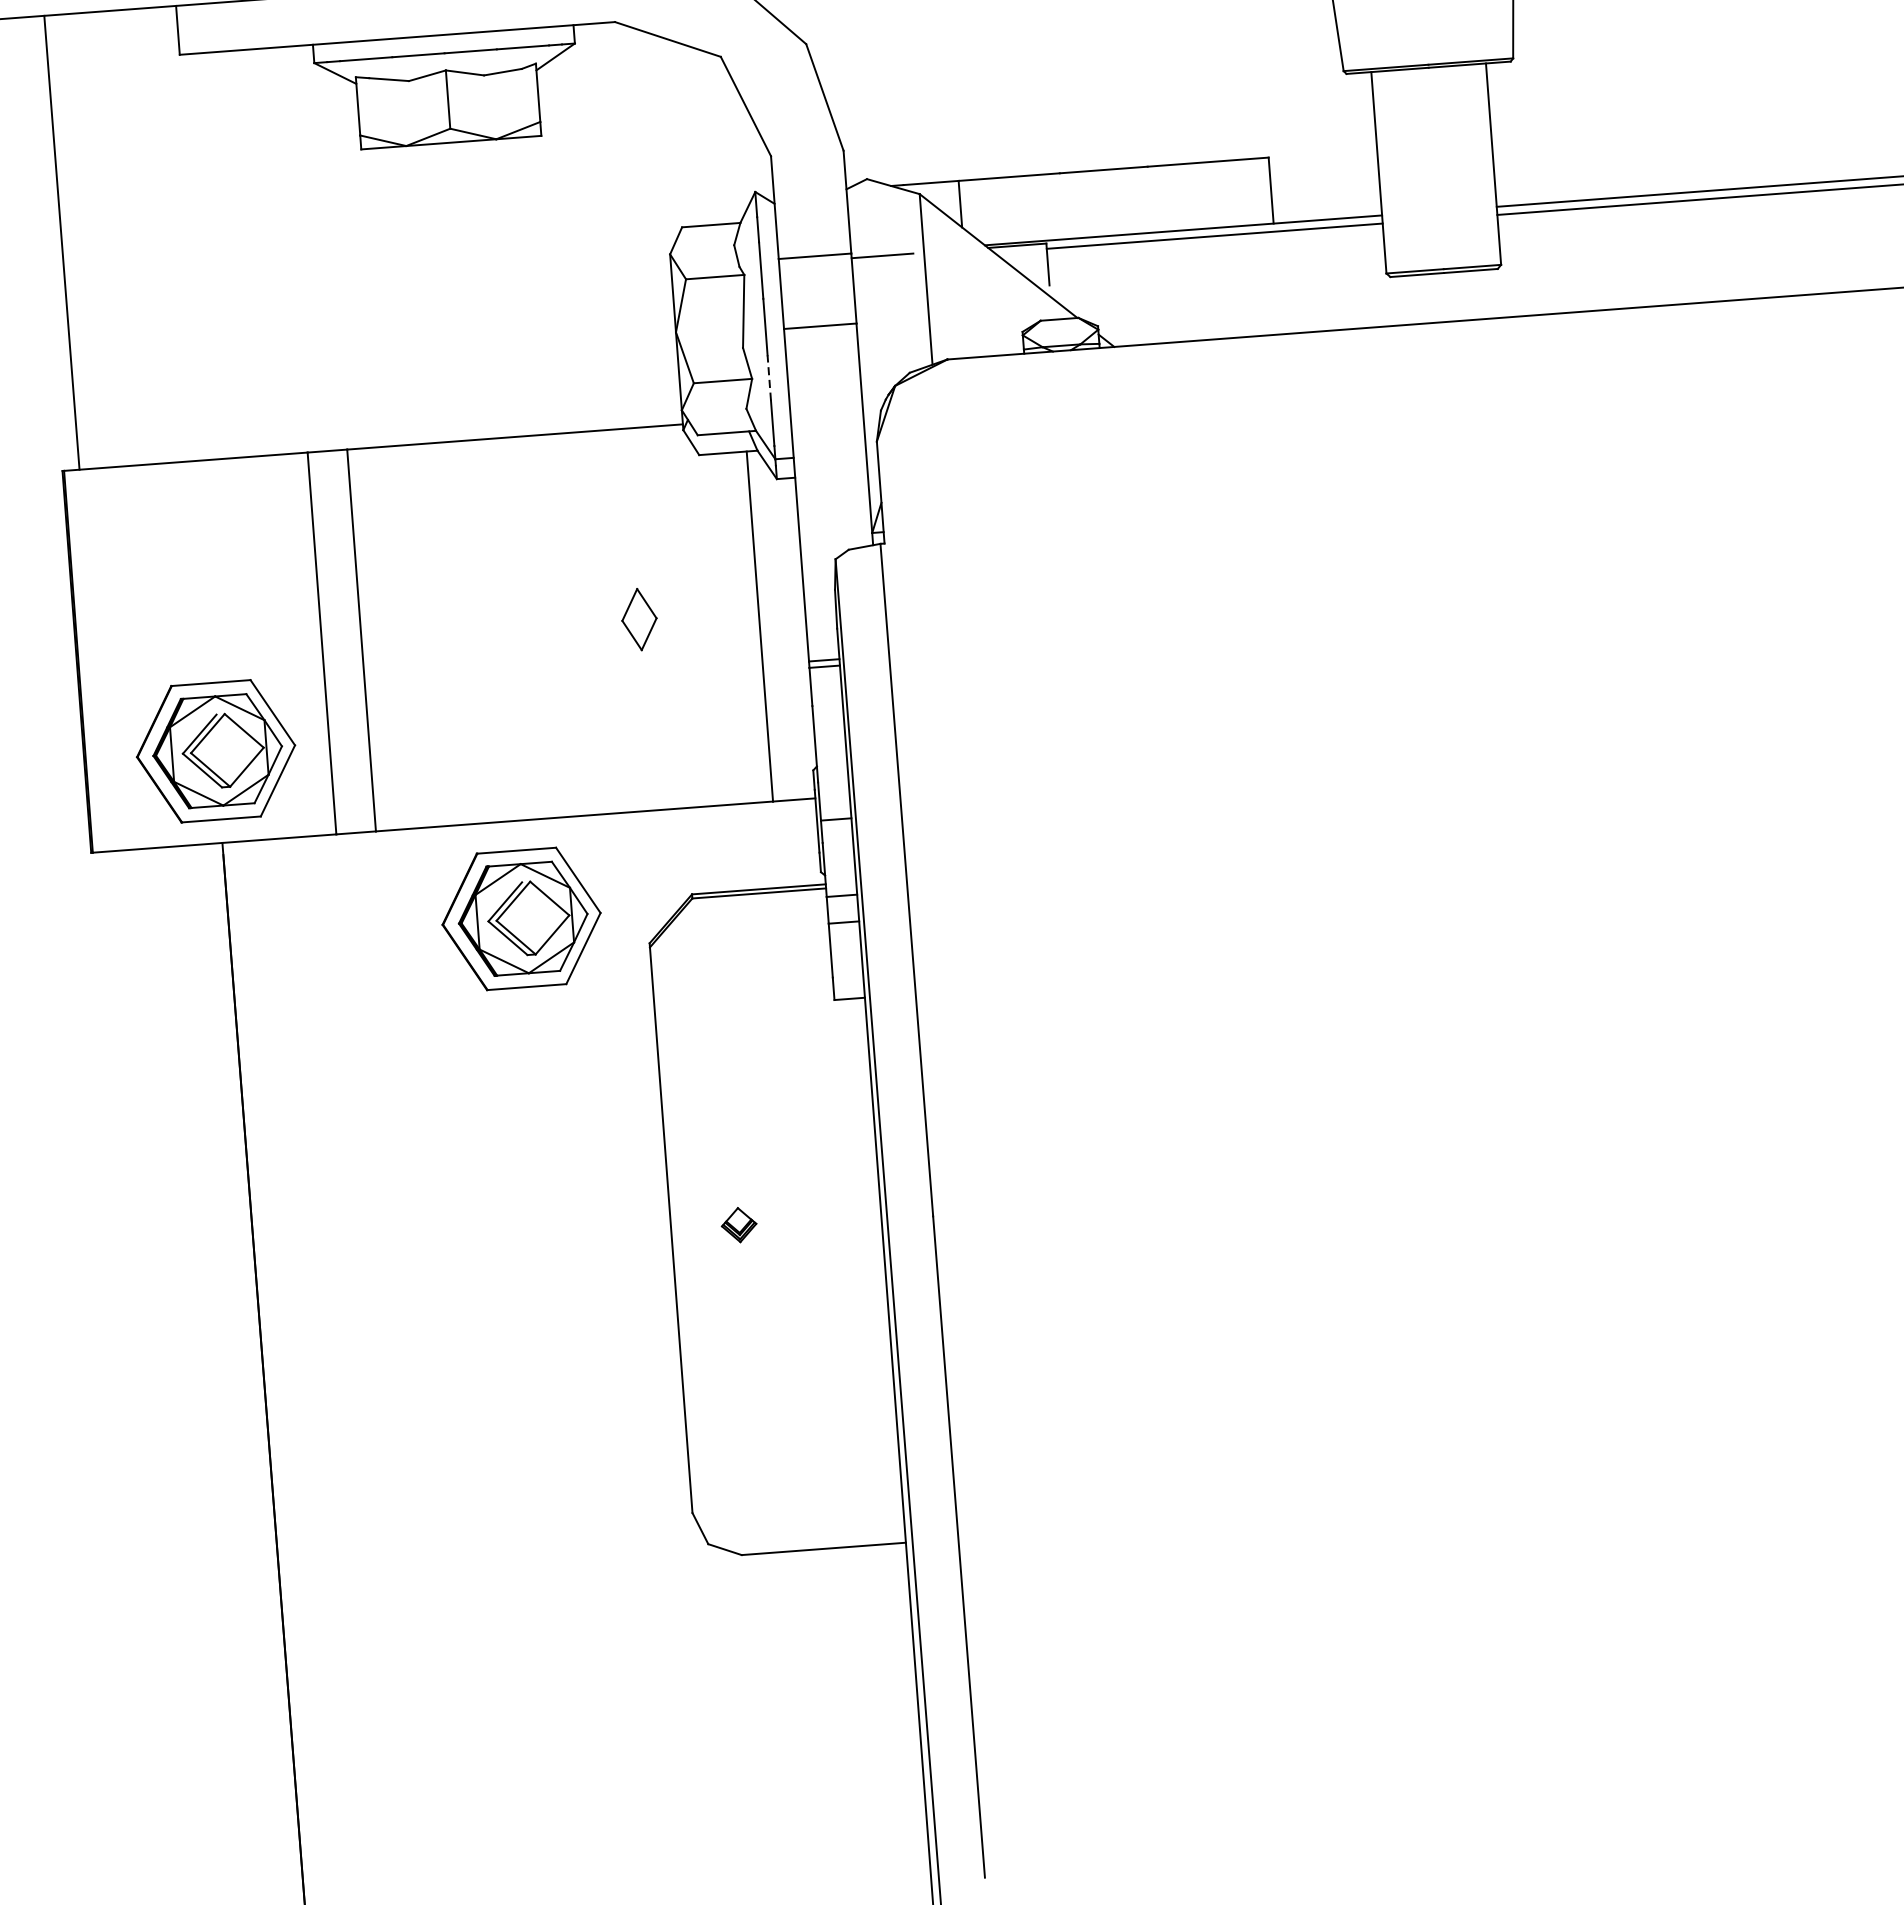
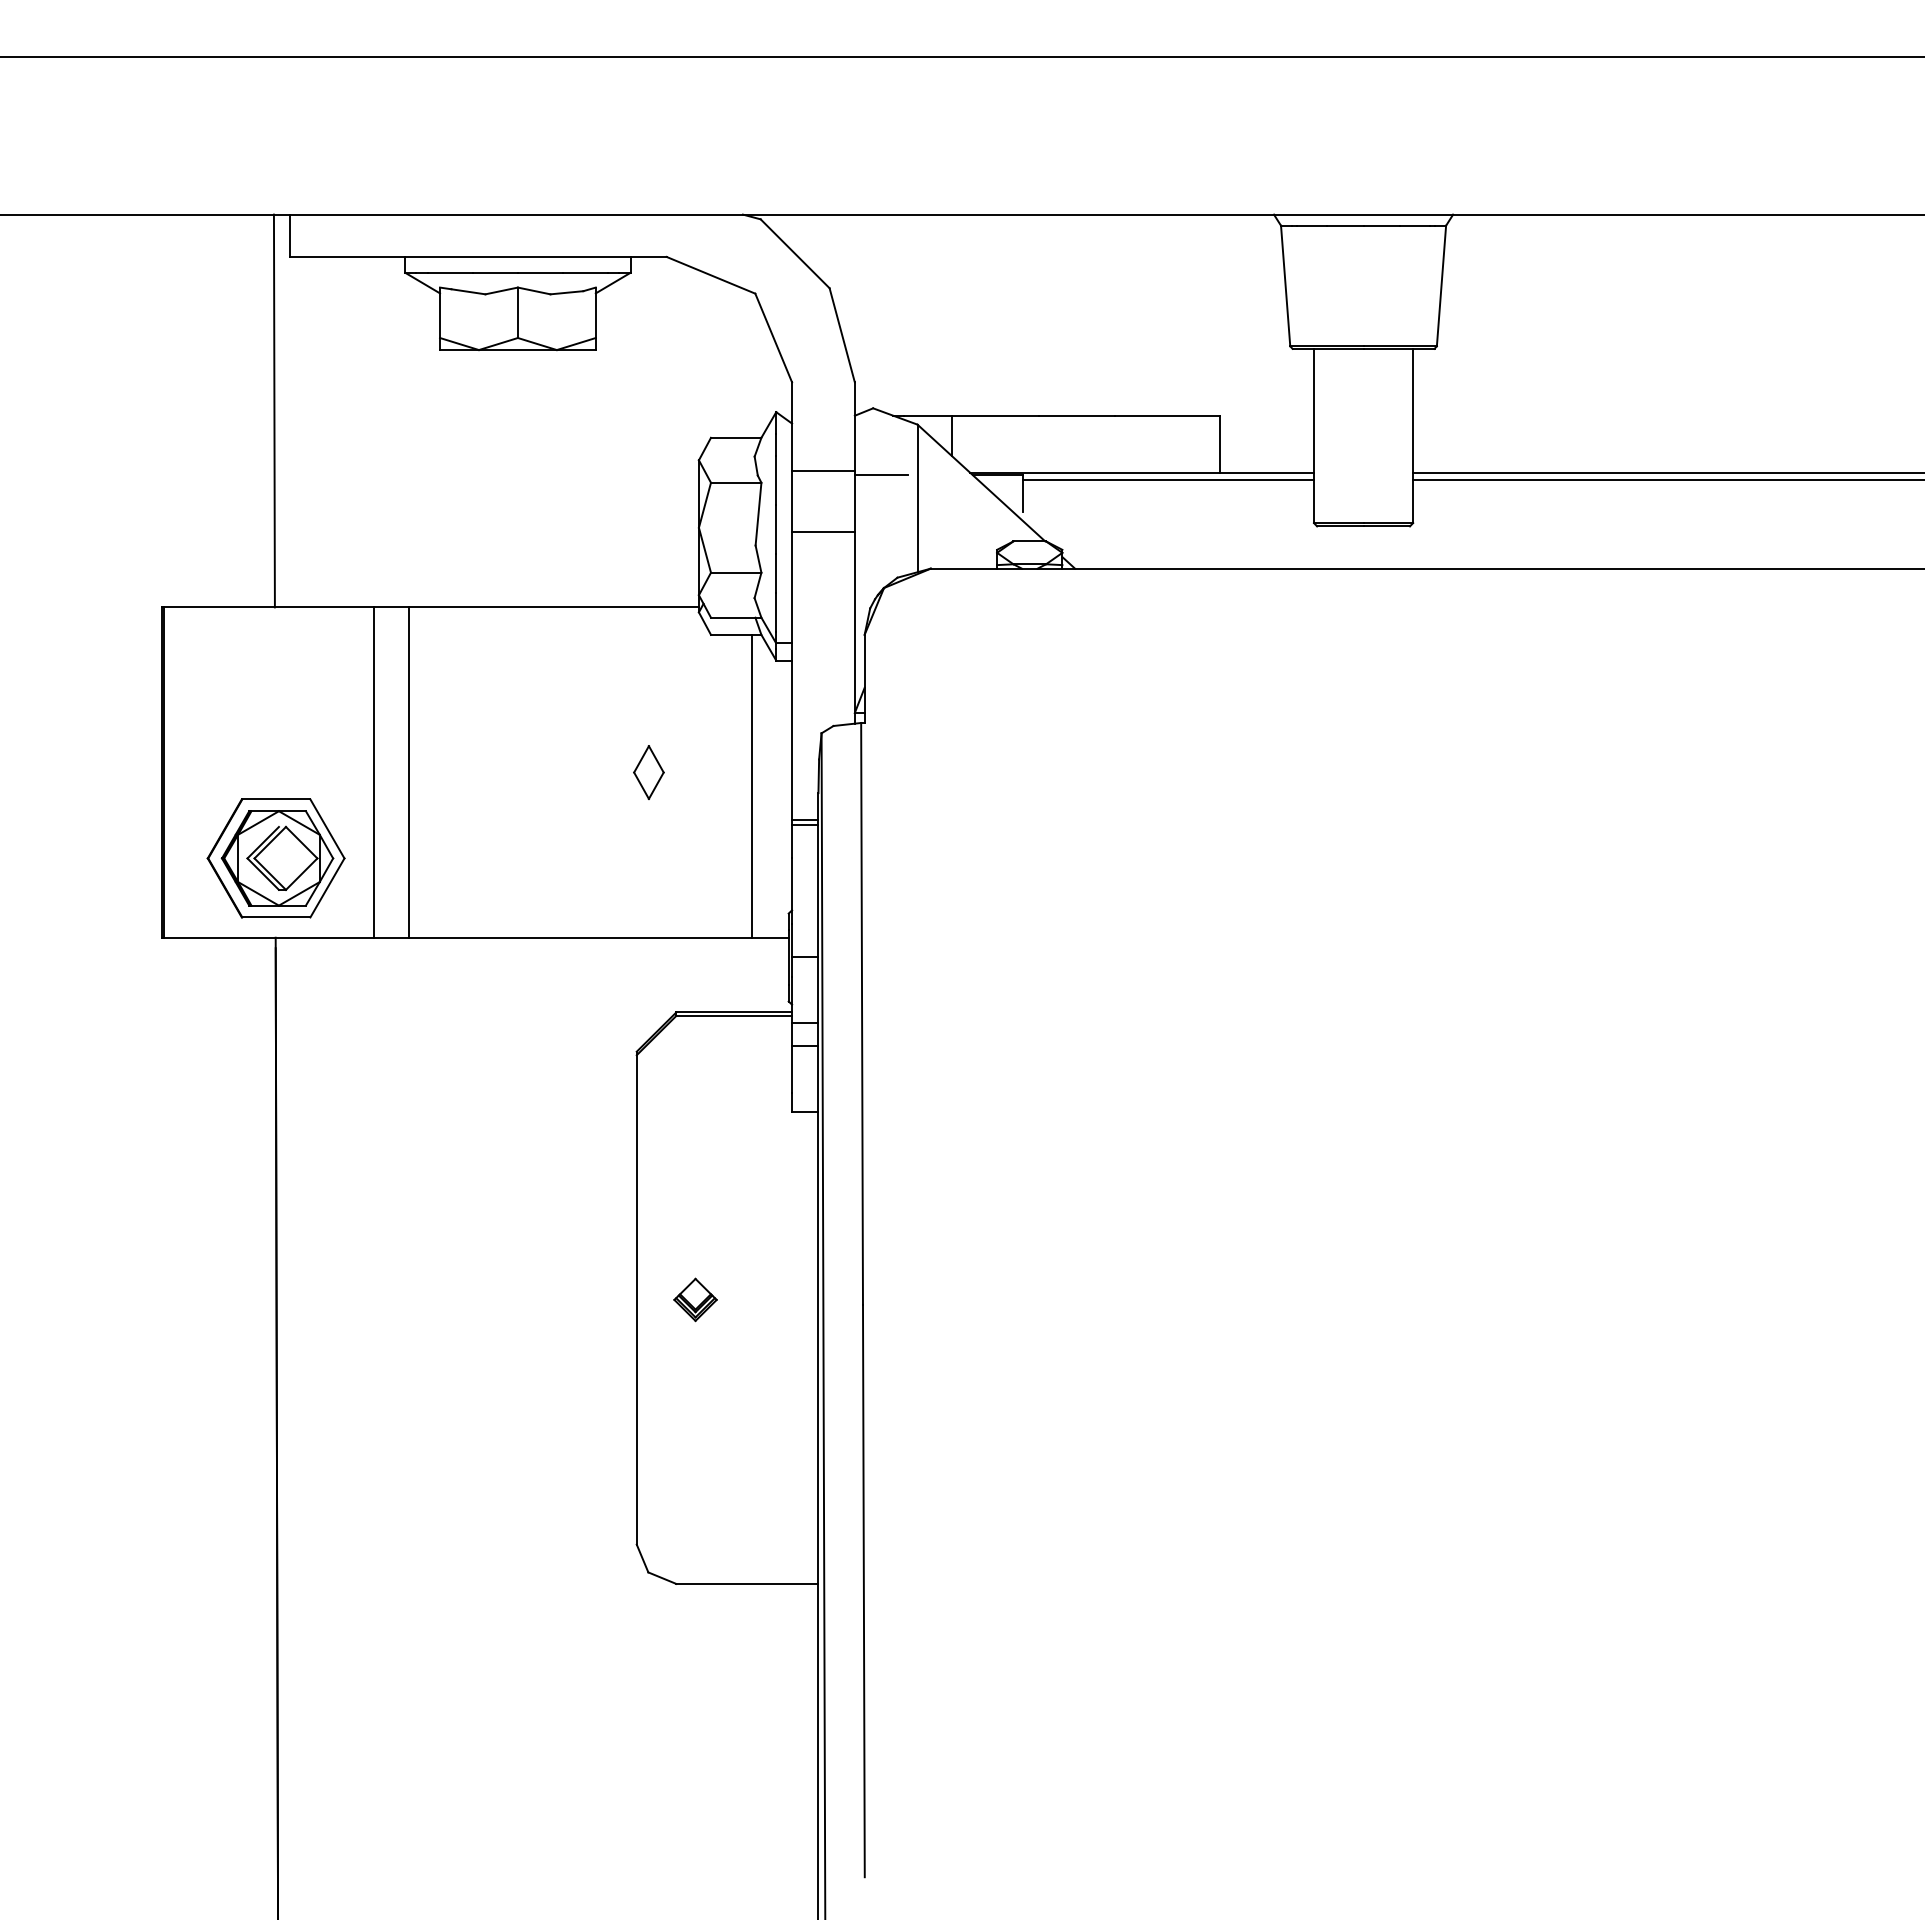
line: (60, 242) -> (273, 410), moved
line: (769, 378) -> (776, 573), dashed -> solid
part: (520, 919) -> (527, 1022), removed
part: (739, 1224) -> (695, 1299), size x1.43

